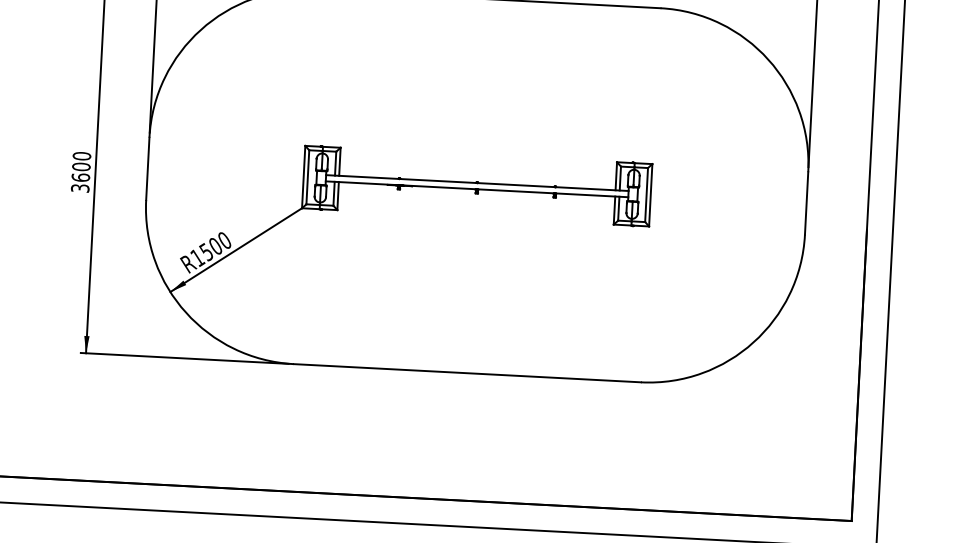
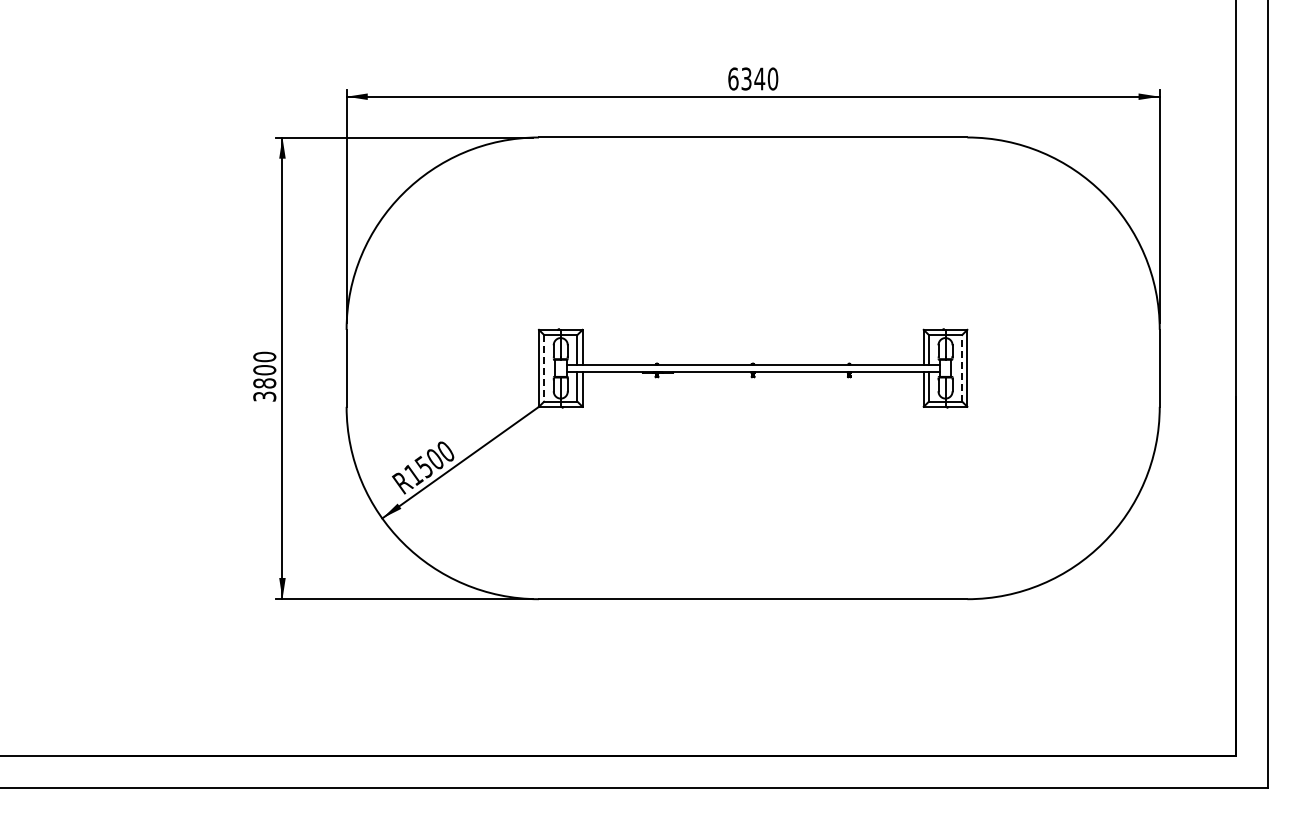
text: (80, 177) -> (264, 383), 3600 -> 3800
line: (308, 177) -> (544, 368), solid -> dashed
line: (646, 194) -> (962, 367), solid -> dashed

